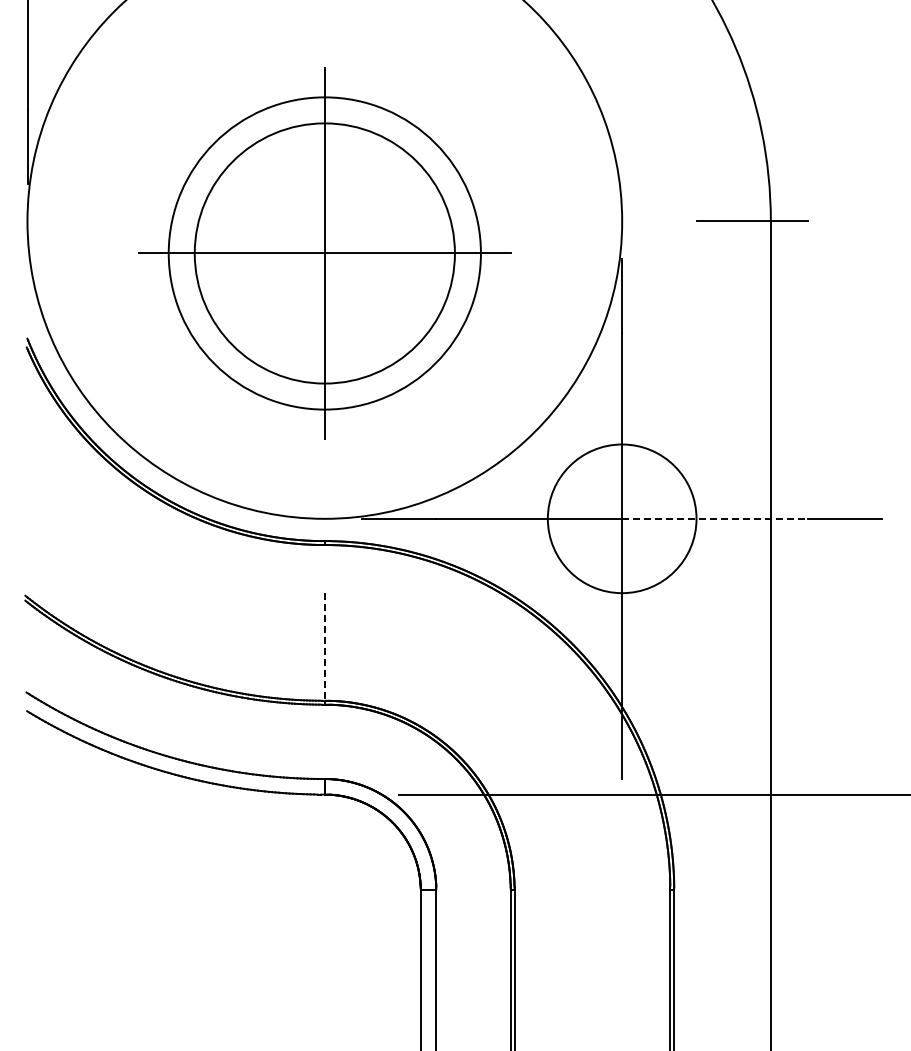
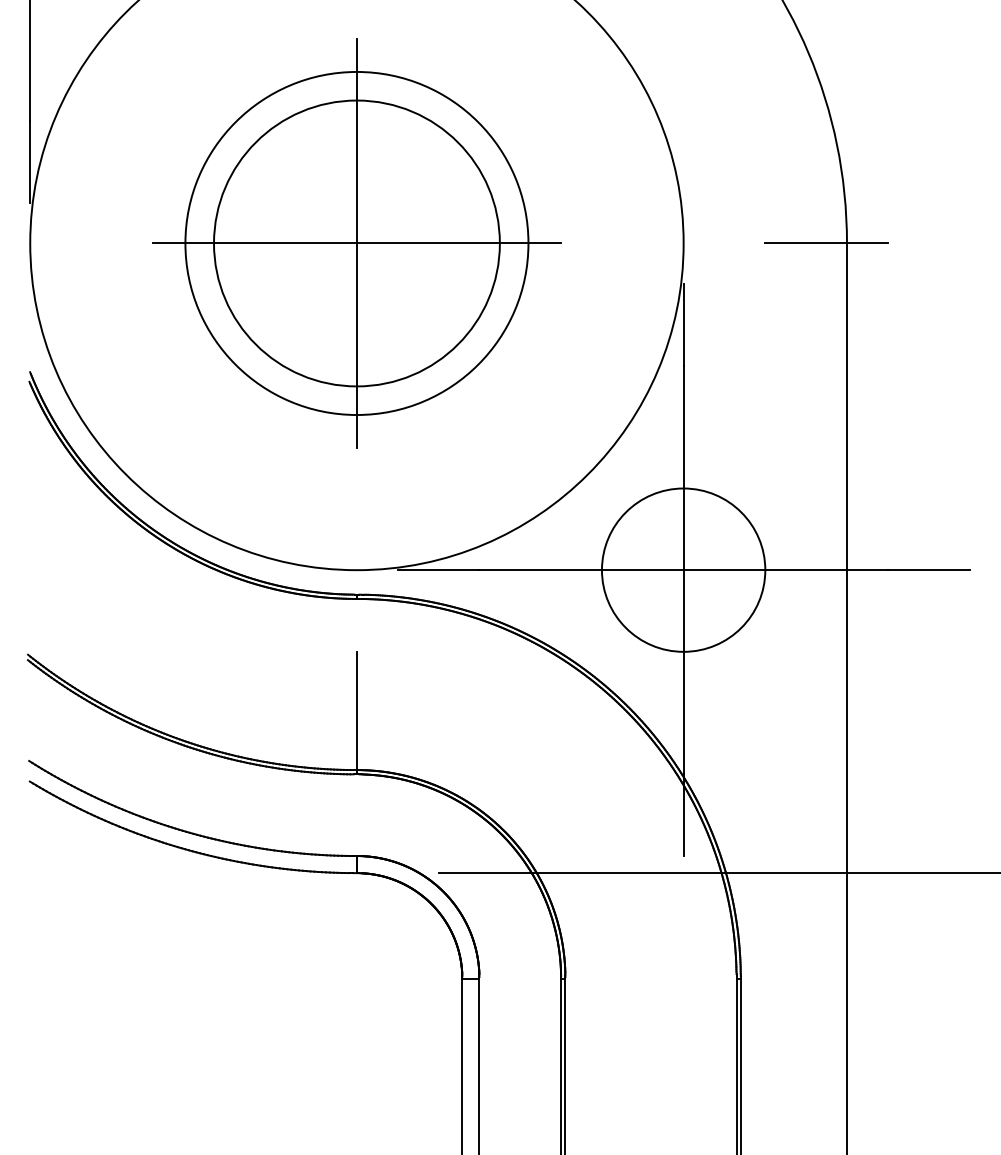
part: (324, 253) -> (356, 243), moved
line: (715, 518) -> (786, 569), dashed -> solid
line: (324, 648) -> (356, 712), dashed -> solid

